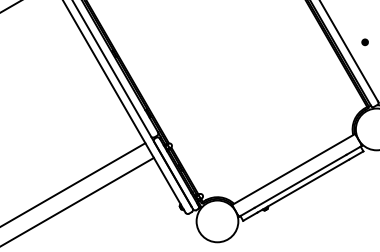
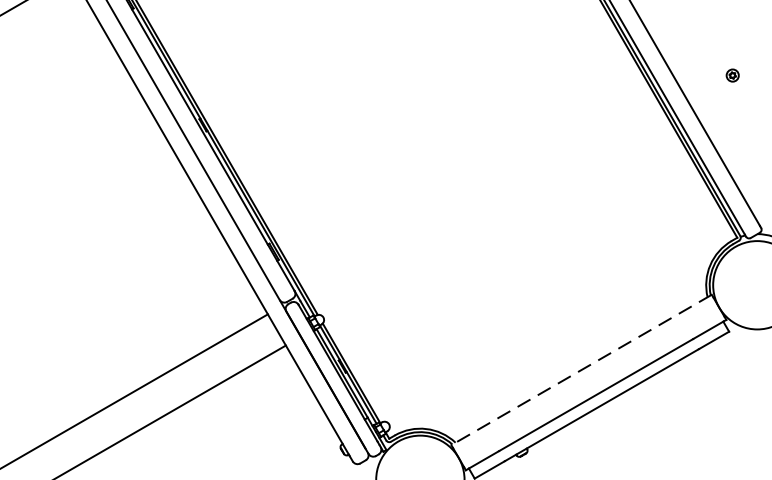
part: (364, 42) -> (731, 75), moved
line: (293, 169) -> (581, 370), solid -> dashed

